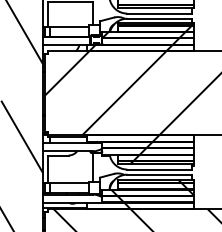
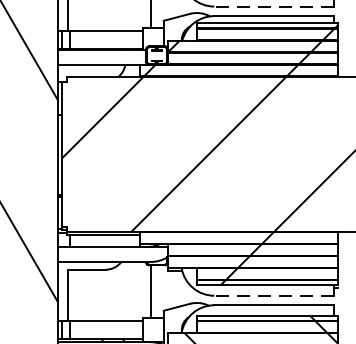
line: (159, 13) -> (274, 6), solid -> dashed
line: (159, 169) -> (274, 295), solid -> dashed

